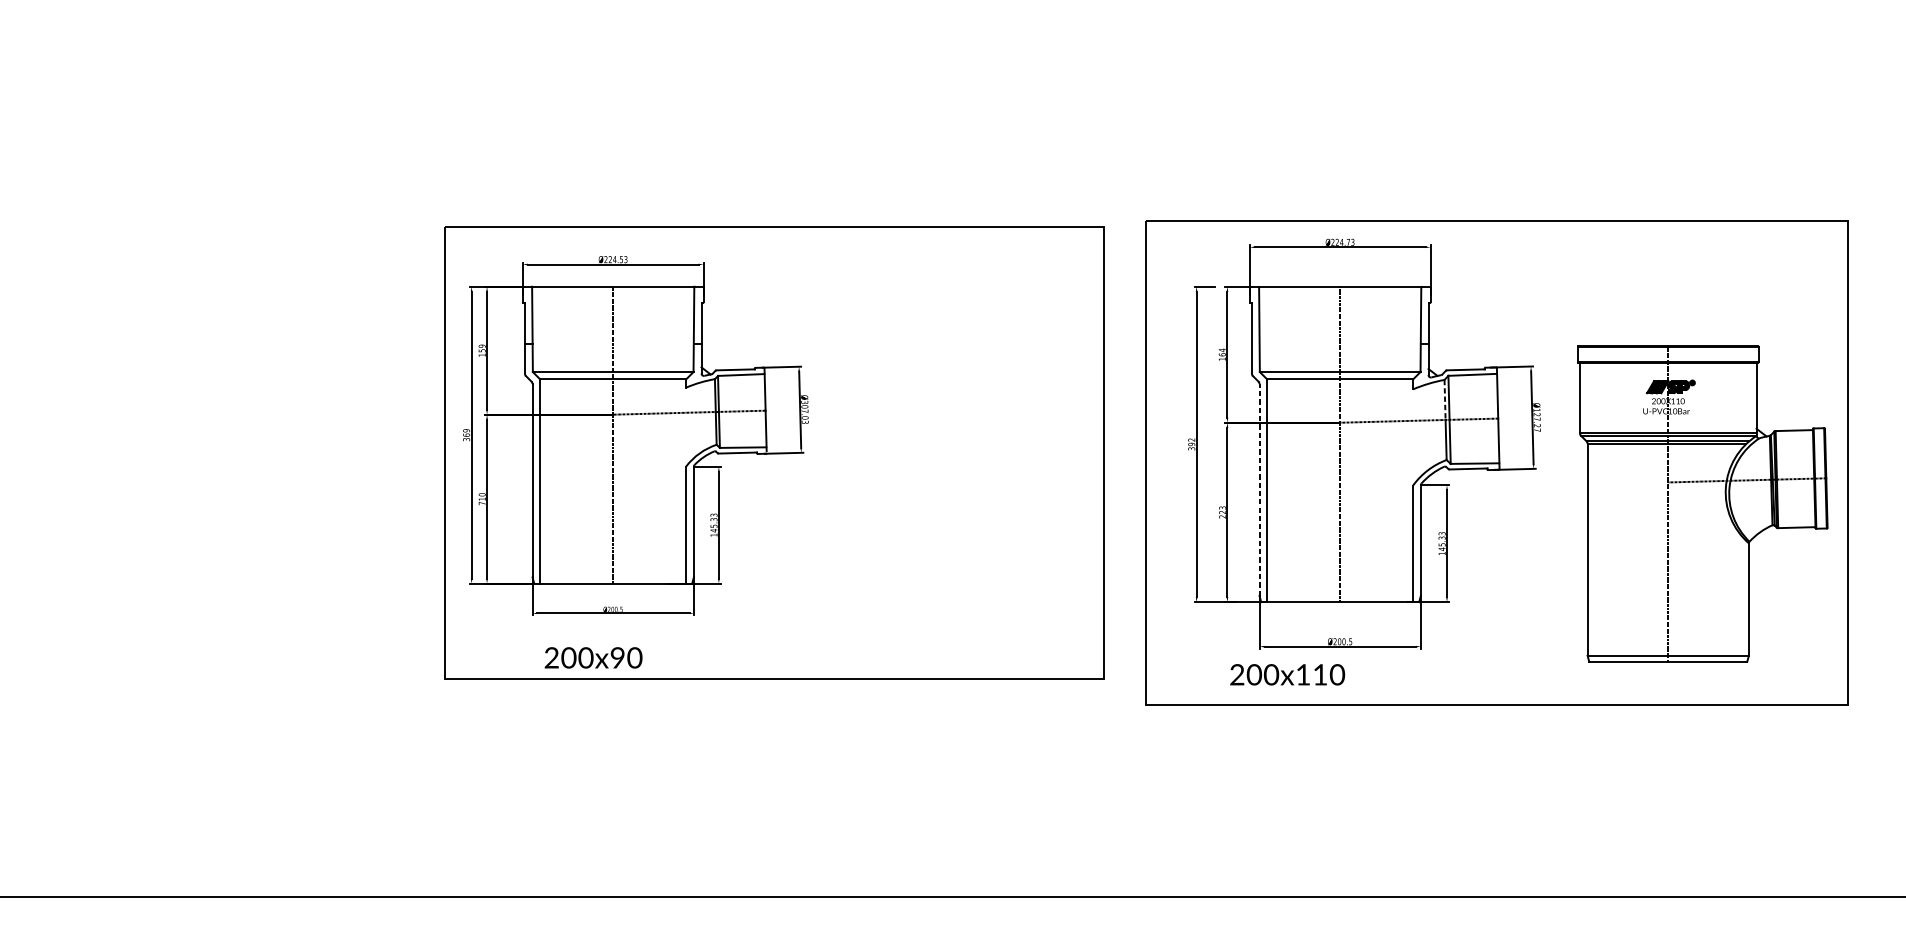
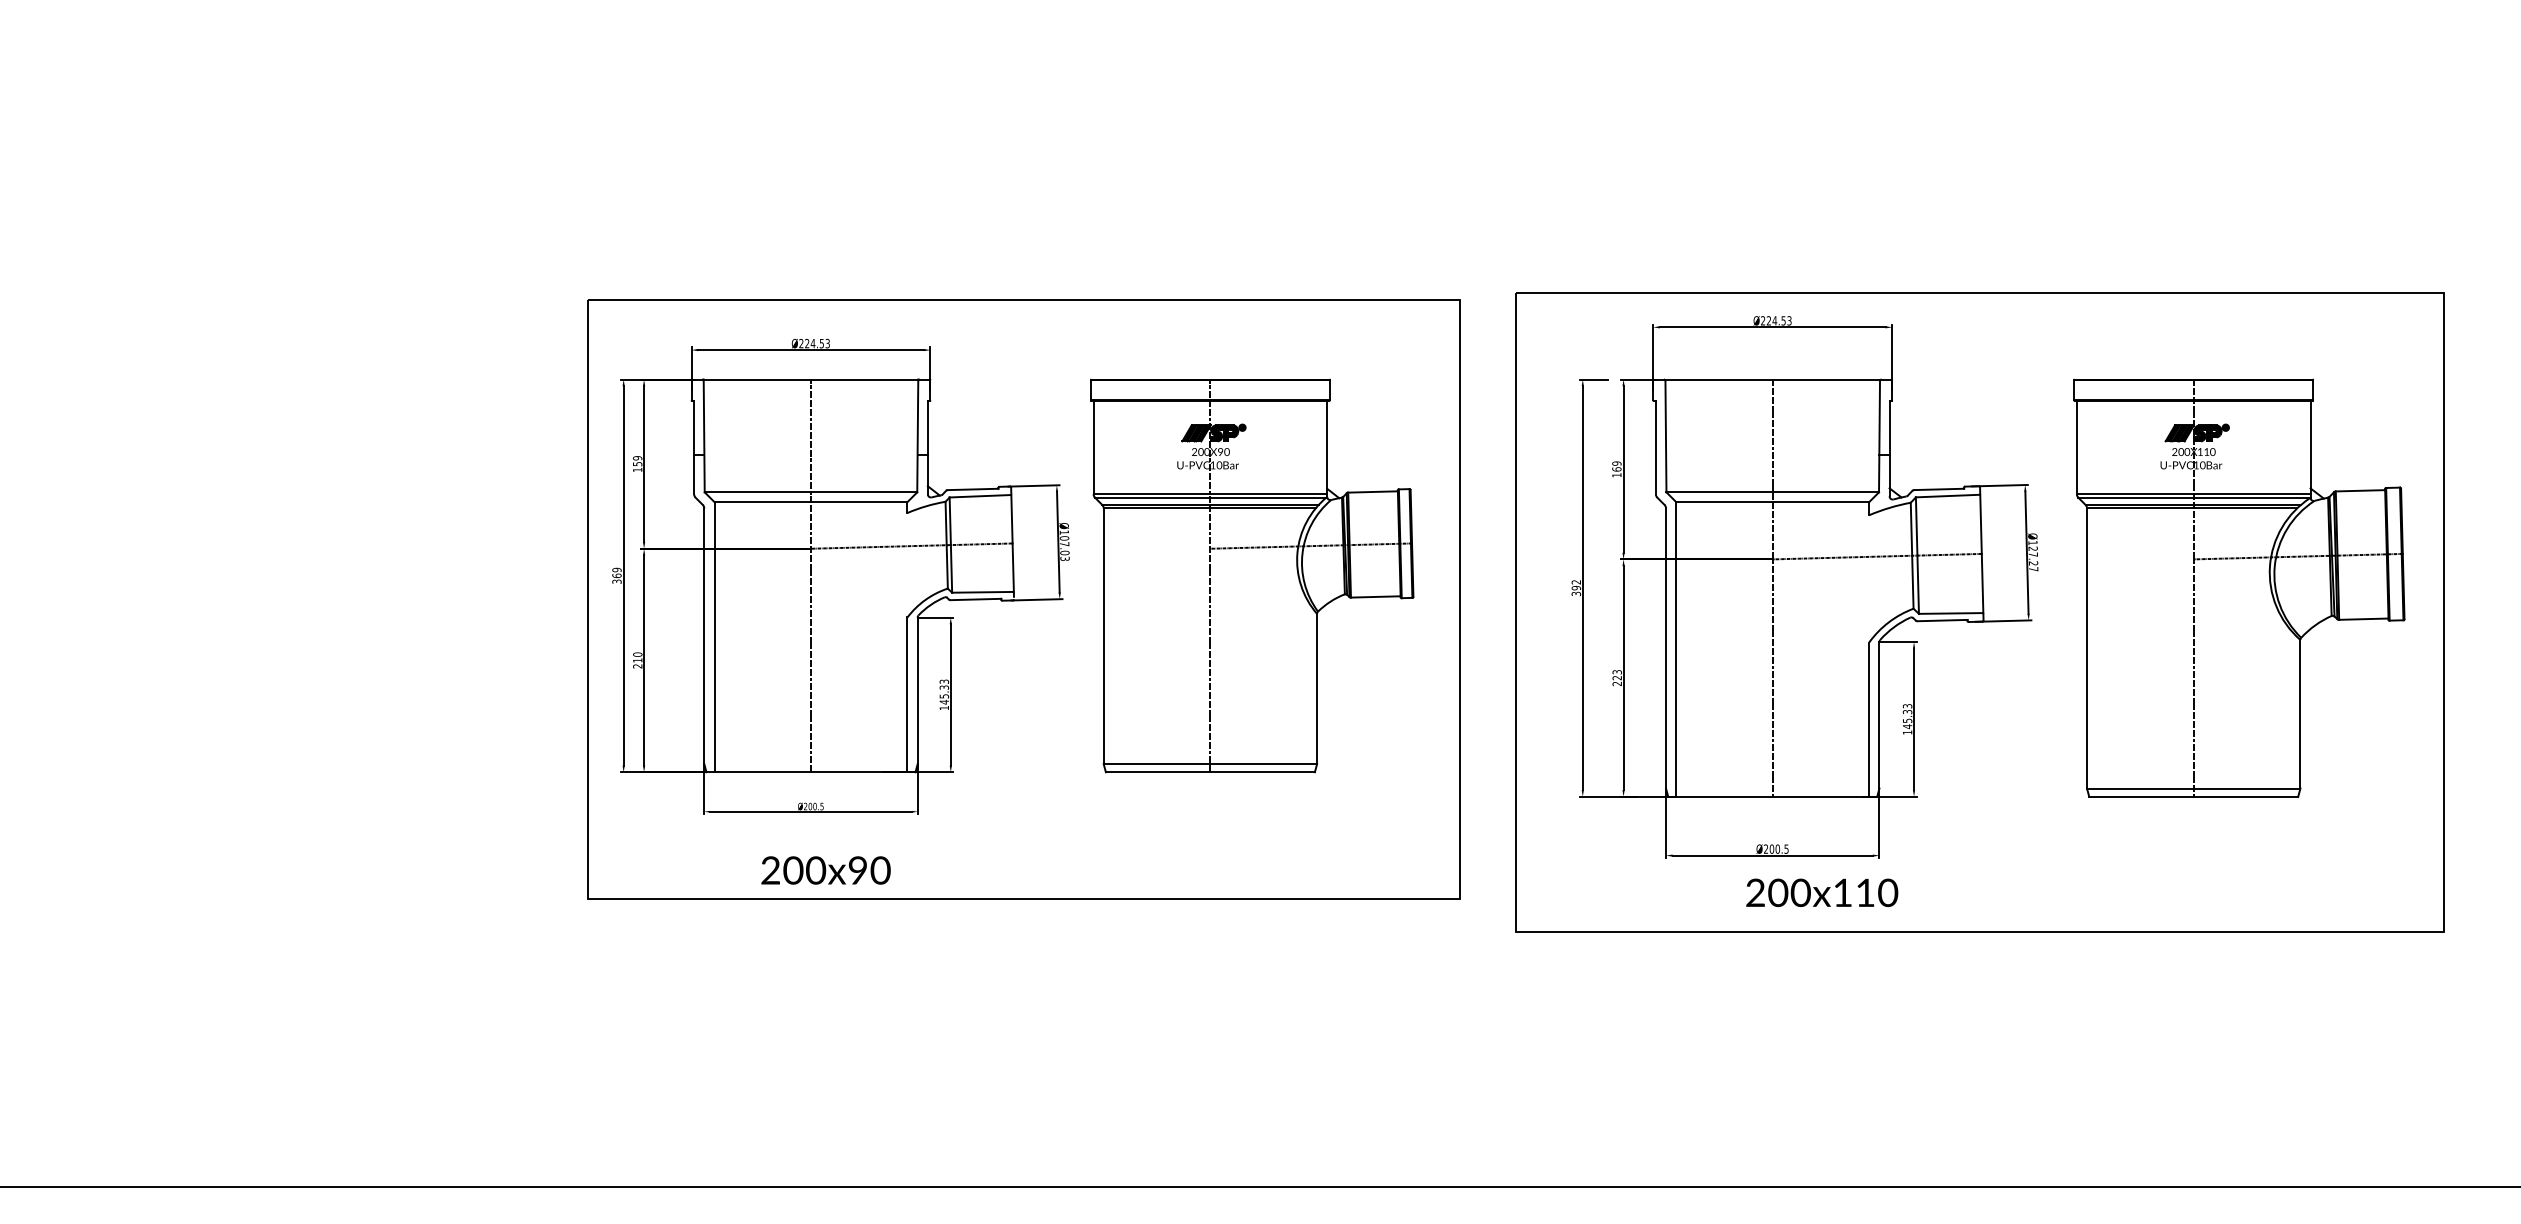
text: (1348, 242) -> (1783, 320), Ø224.73 -> Ø224.53
text: (1222, 350) -> (1616, 463), 164 -> 169
line: (1445, 400) -> (1911, 529), dashed -> solid
text: (804, 402) -> (1064, 532), Ø307.03 -> Ø107.03
part: (946, 434) -> (1252, 575), added
line: (1259, 489) -> (1666, 647), dashed -> solid
text: (482, 503) -> (637, 666), 710 -> 210
part: (1702, 503) -> (2239, 587), moved
text: (593, 657) -> (825, 870), moved
text: (1287, 674) -> (1822, 892), moved

